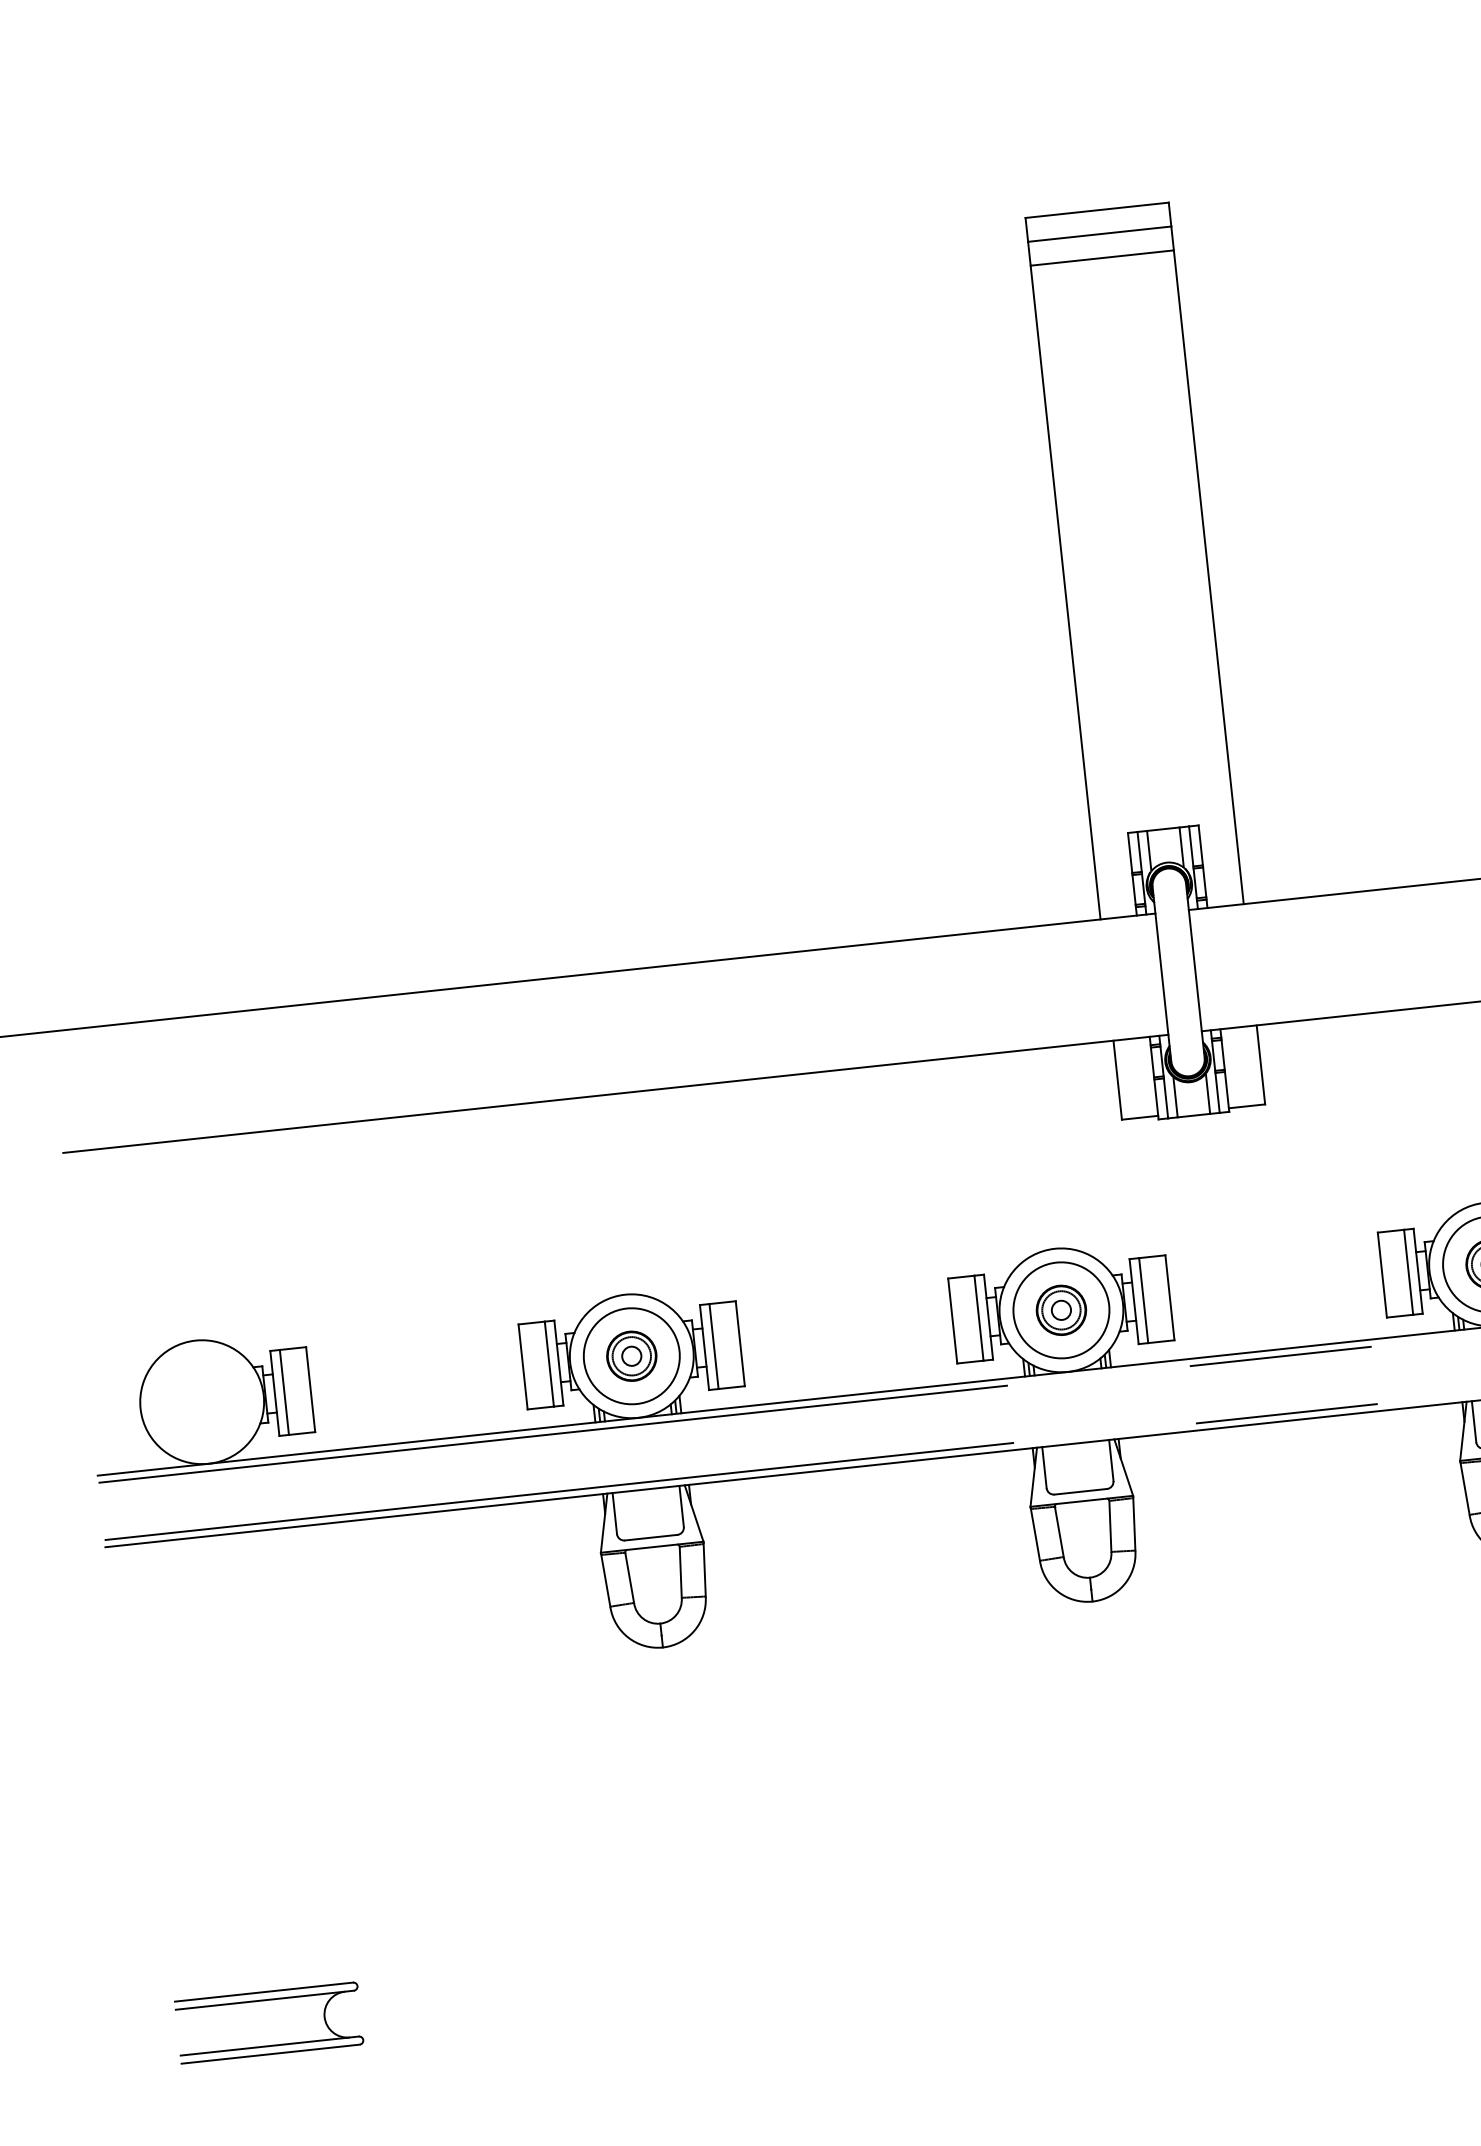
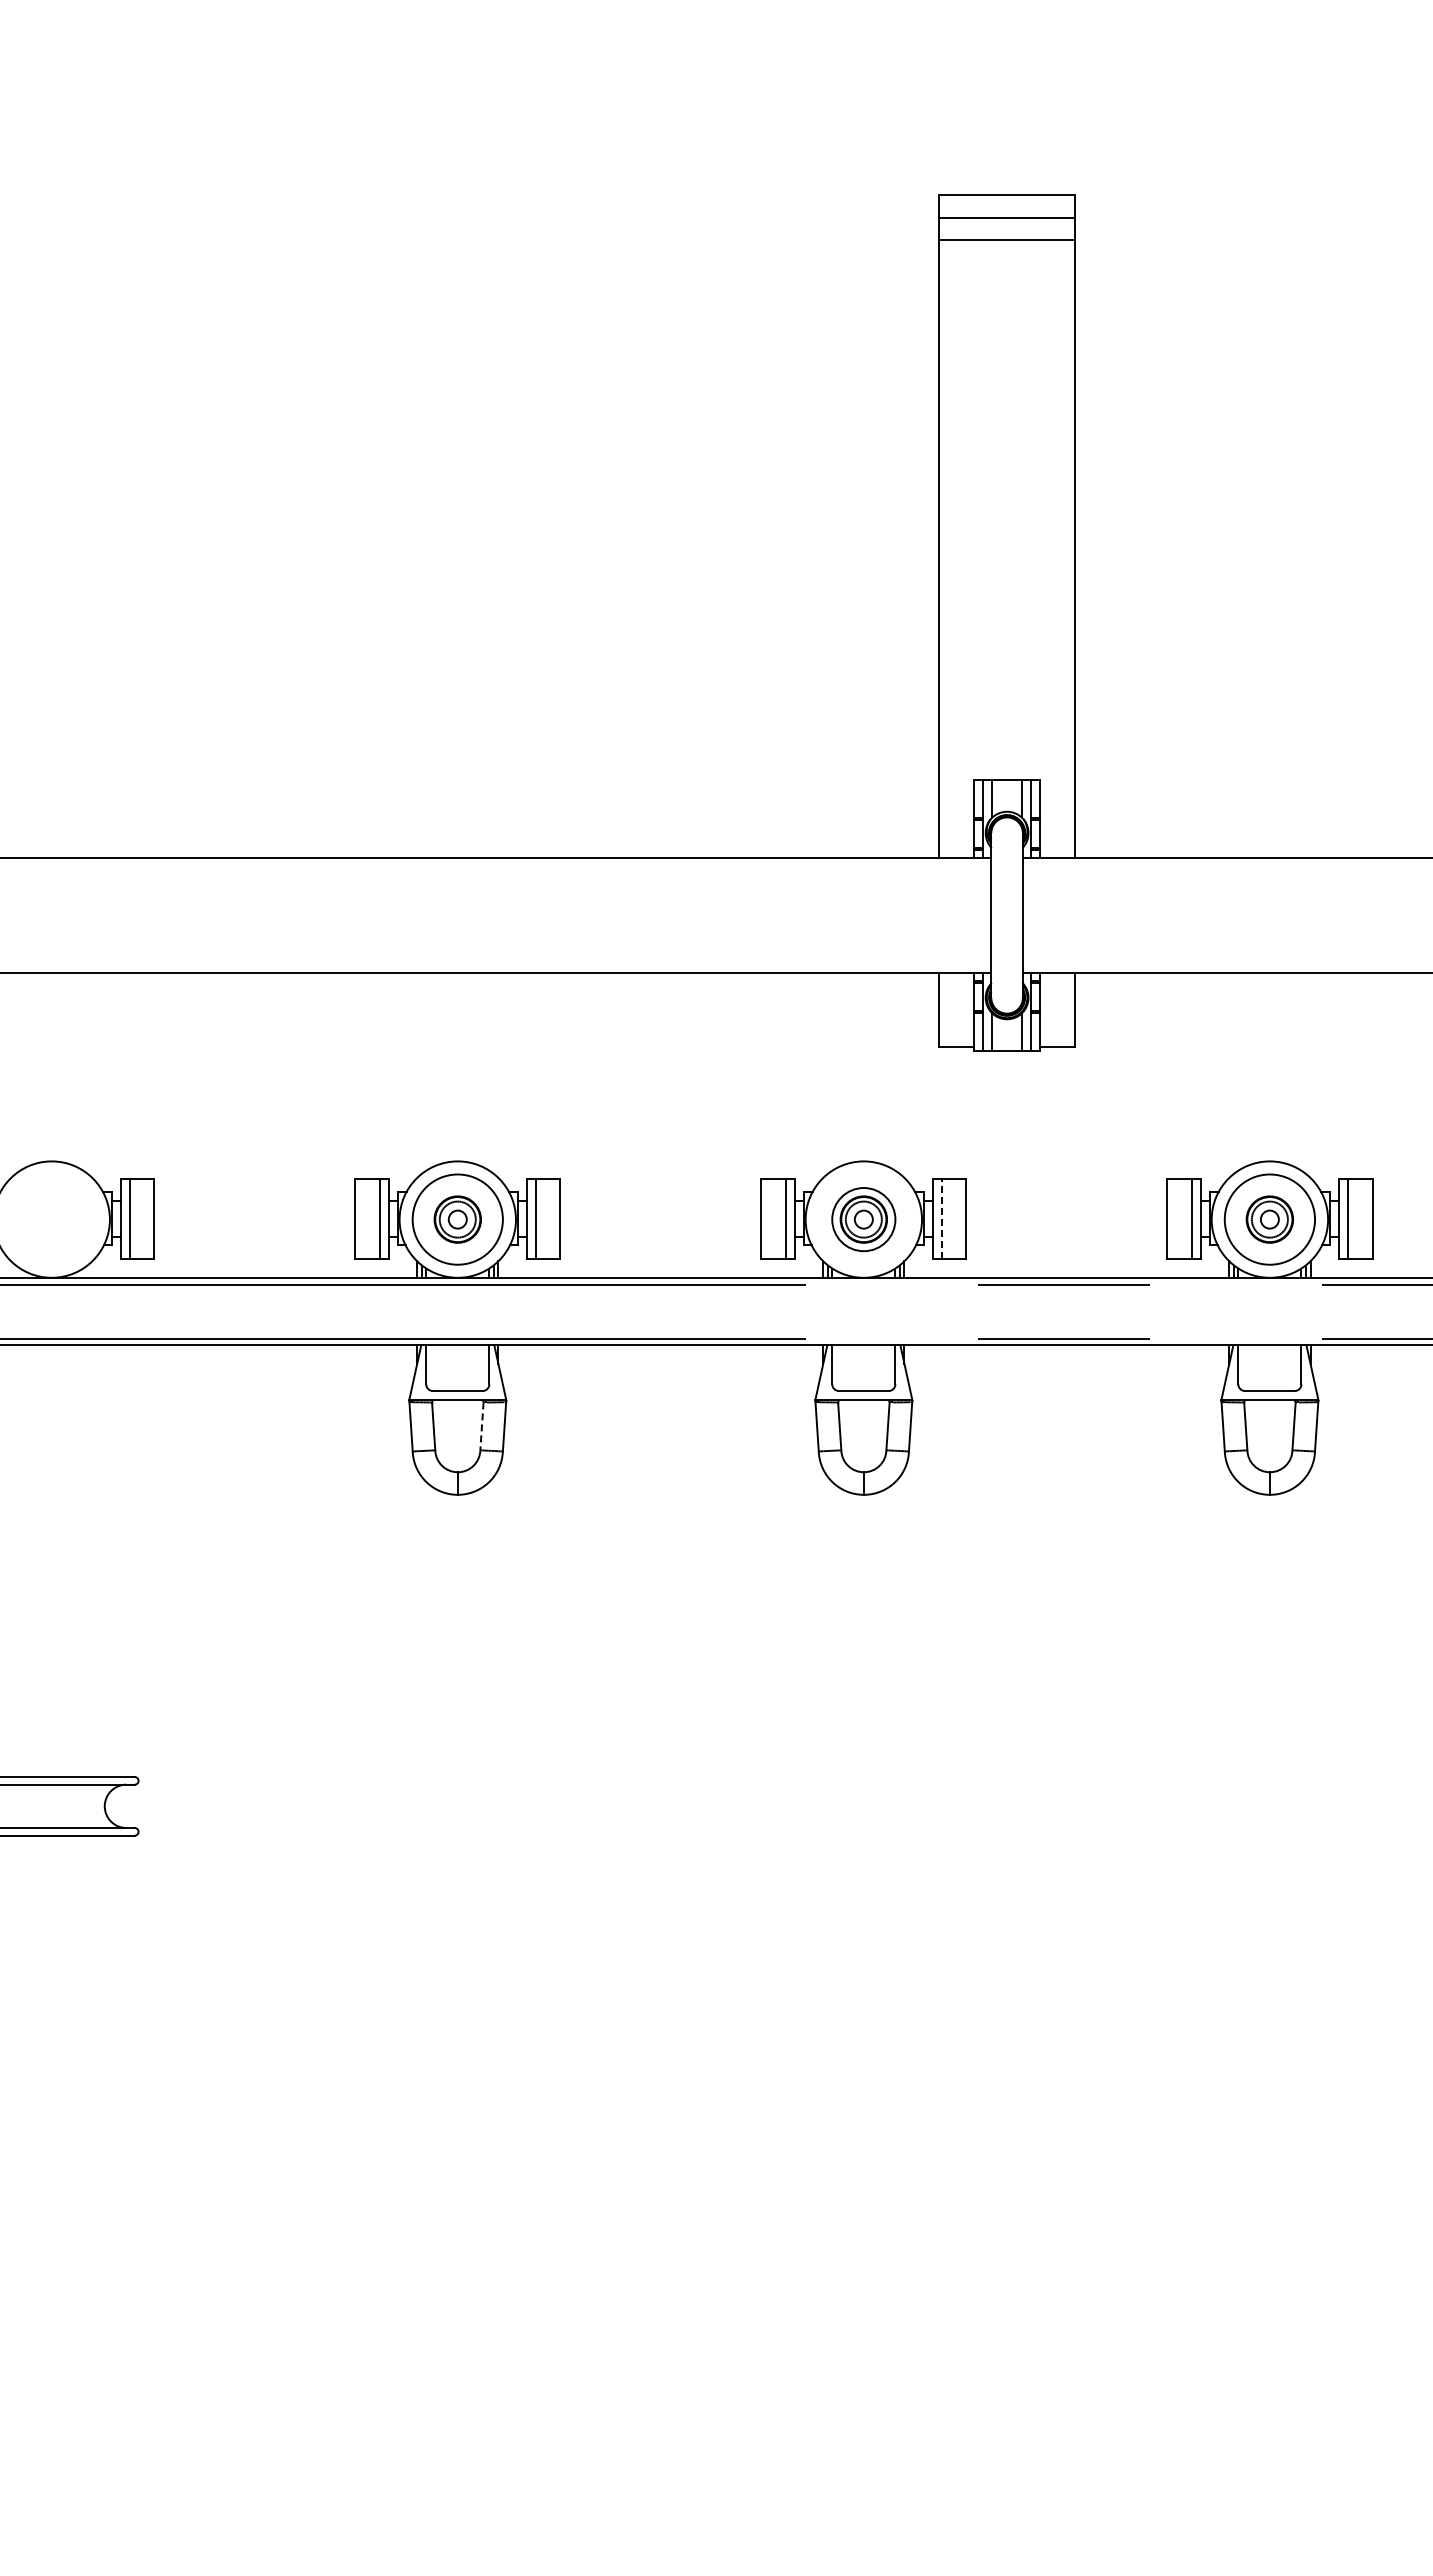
line: (1143, 1300) -> (941, 1218), solid -> dashed
circle: (1061, 1310) -> (863, 1219), size x0.7
line: (680, 1572) -> (481, 1426), solid -> dashed

